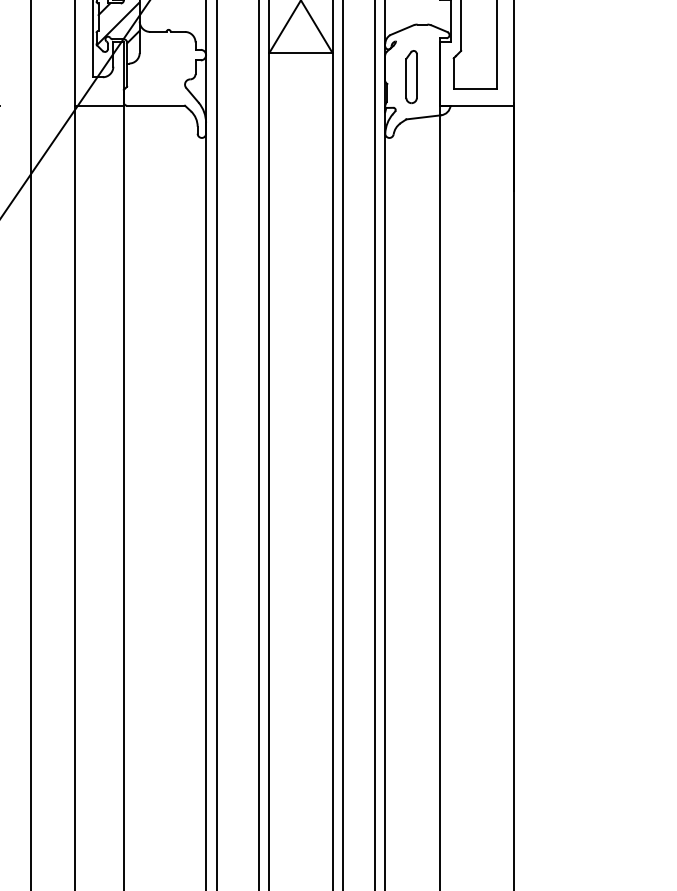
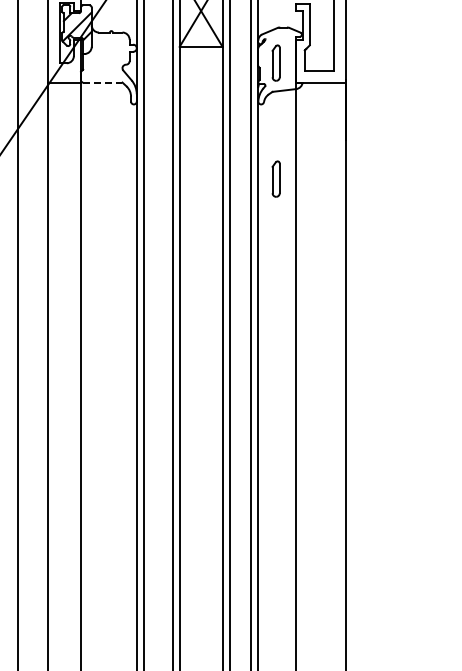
line: (155, 105) -> (102, 82), solid -> dashed
part: (410, 247) -> (275, 178), added

